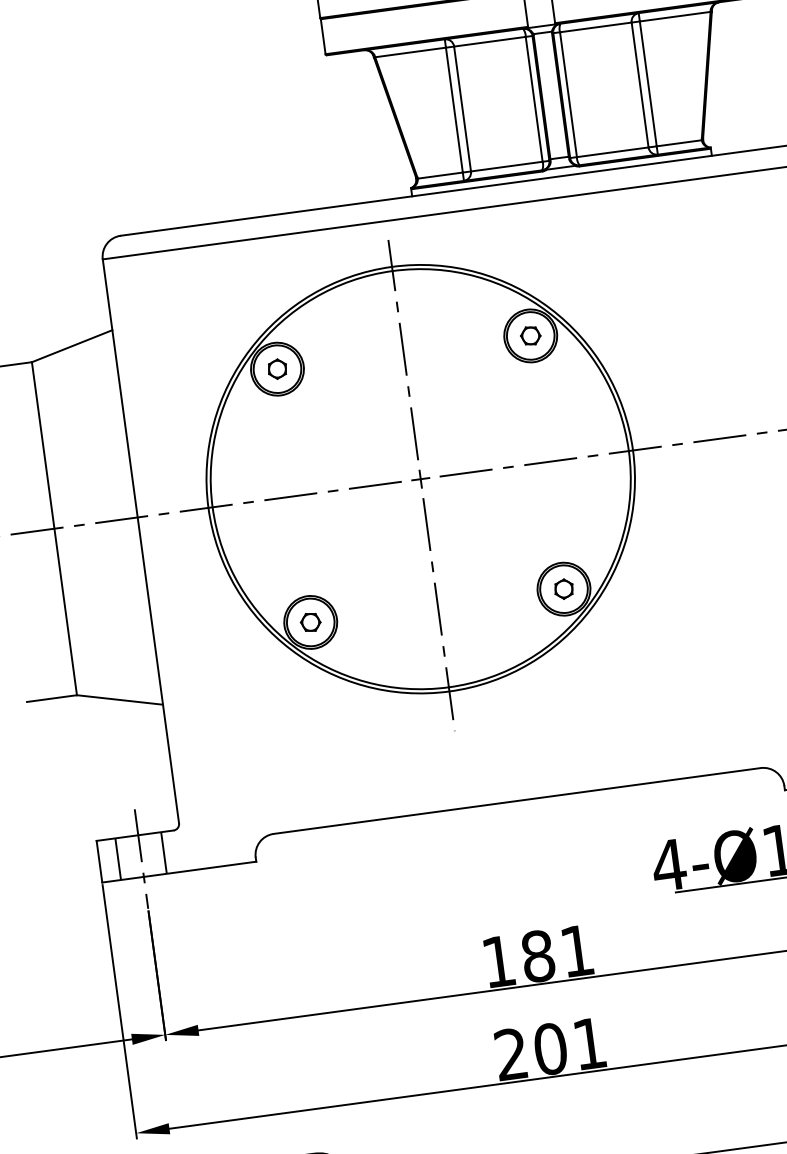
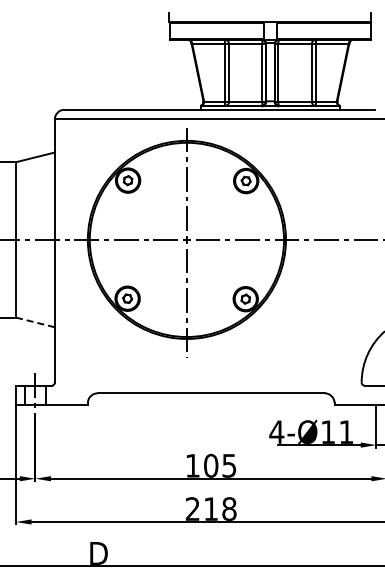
line: (120, 700) -> (35, 322), solid -> dashed
text: (558, 952) -> (220, 465), 181 -> 105
text: (570, 1045) -> (220, 508), 201 -> 218

